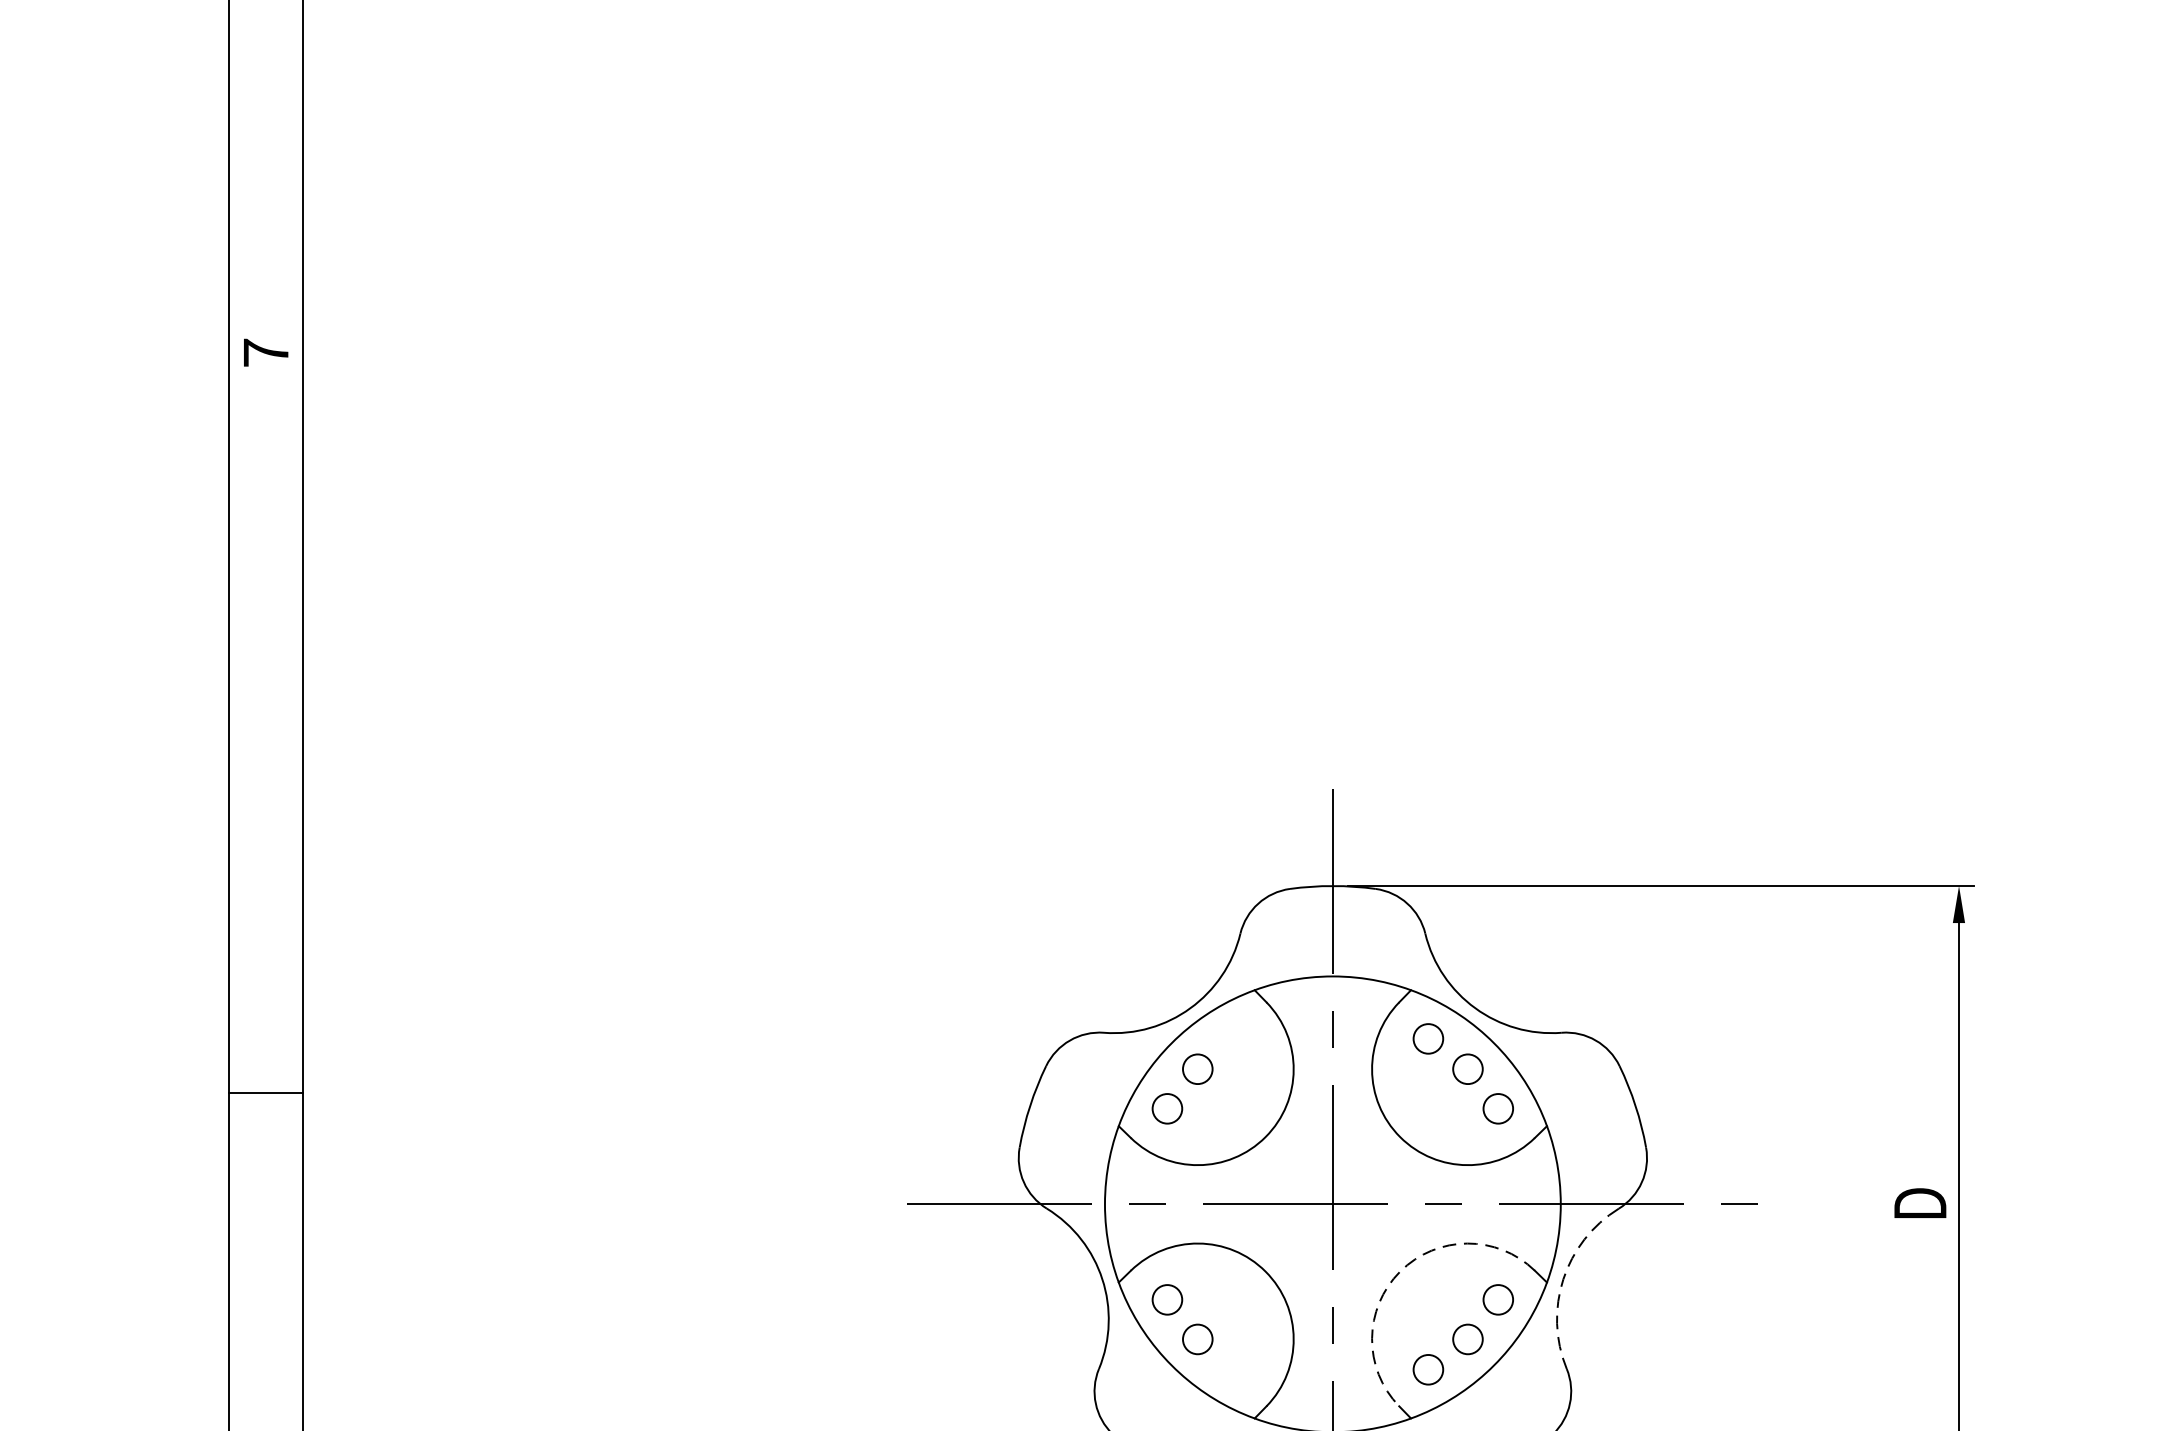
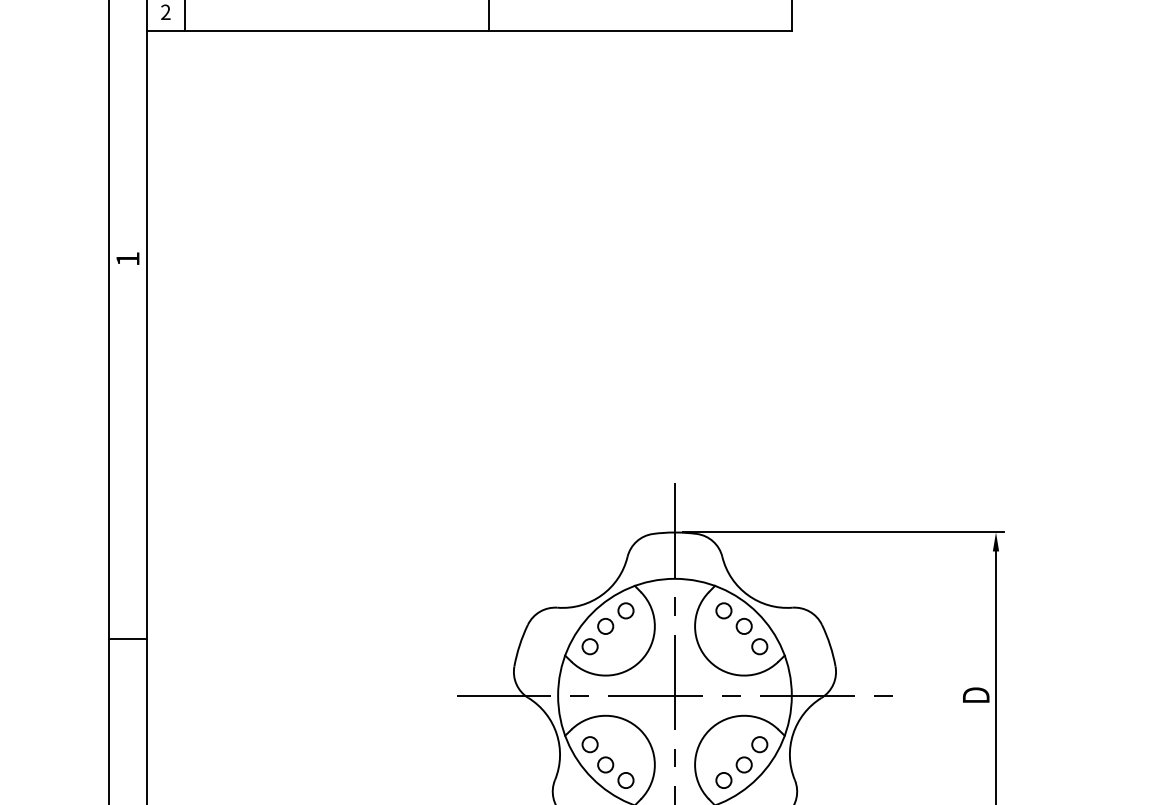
text: (265, 351) -> (127, 258), 7 -> 1
circle: (1236, 1038) -> (625, 610), added
arc: (1400, 1272) -> (709, 730), dashed -> solid
arc: (1564, 1280) -> (793, 734), dashed -> solid
circle: (1236, 1369) -> (625, 780), added

